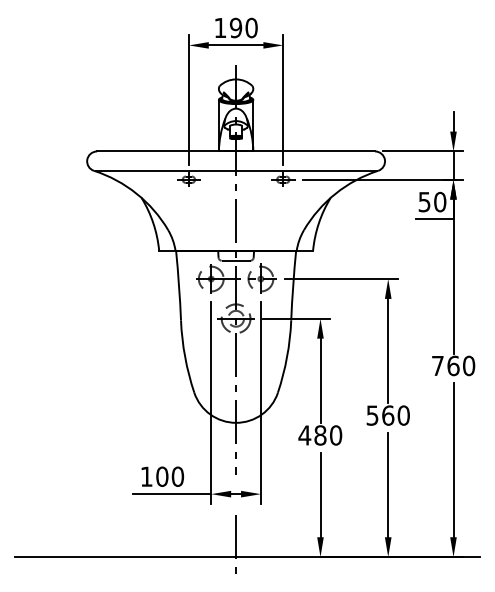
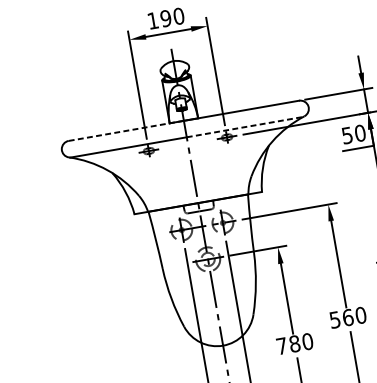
line: (166, 151) -> (126, 130), solid -> dashed
line: (306, 171) -> (245, 127), solid -> dashed
text: (304, 435) -> (281, 346), 480 -> 780

